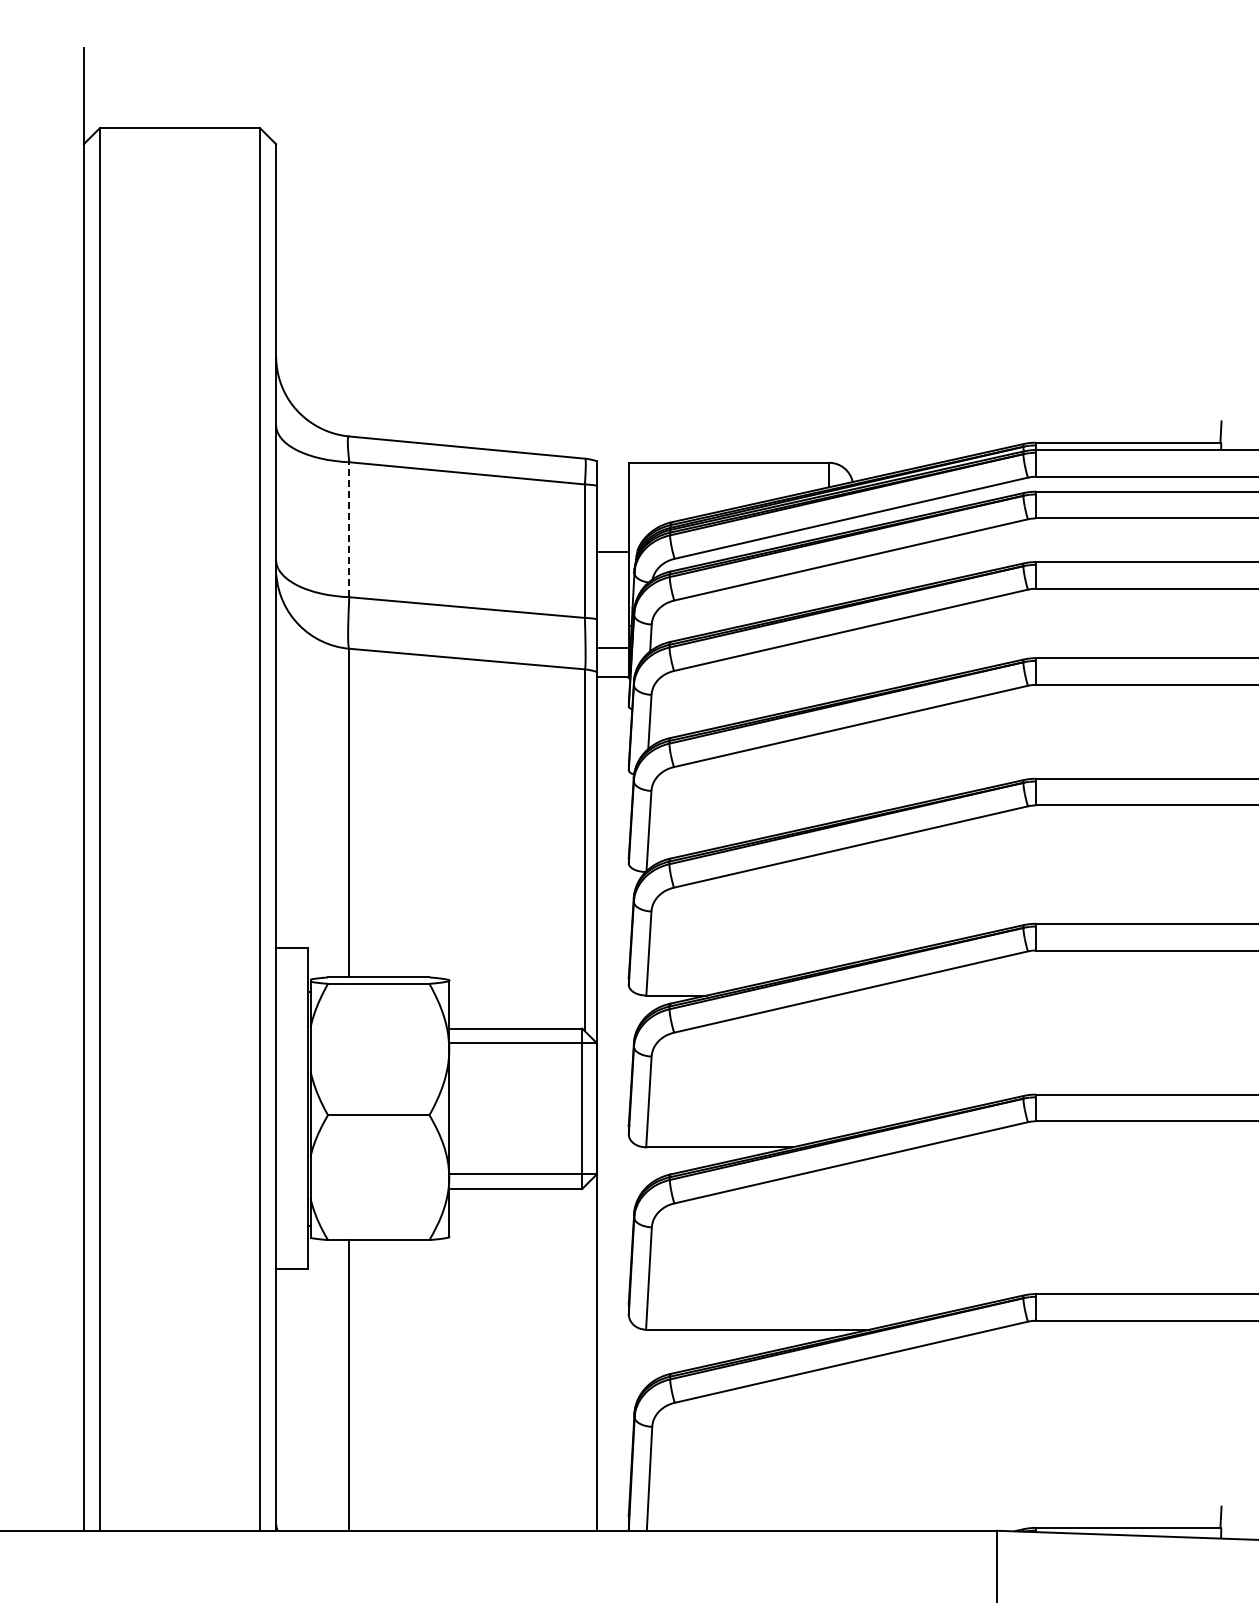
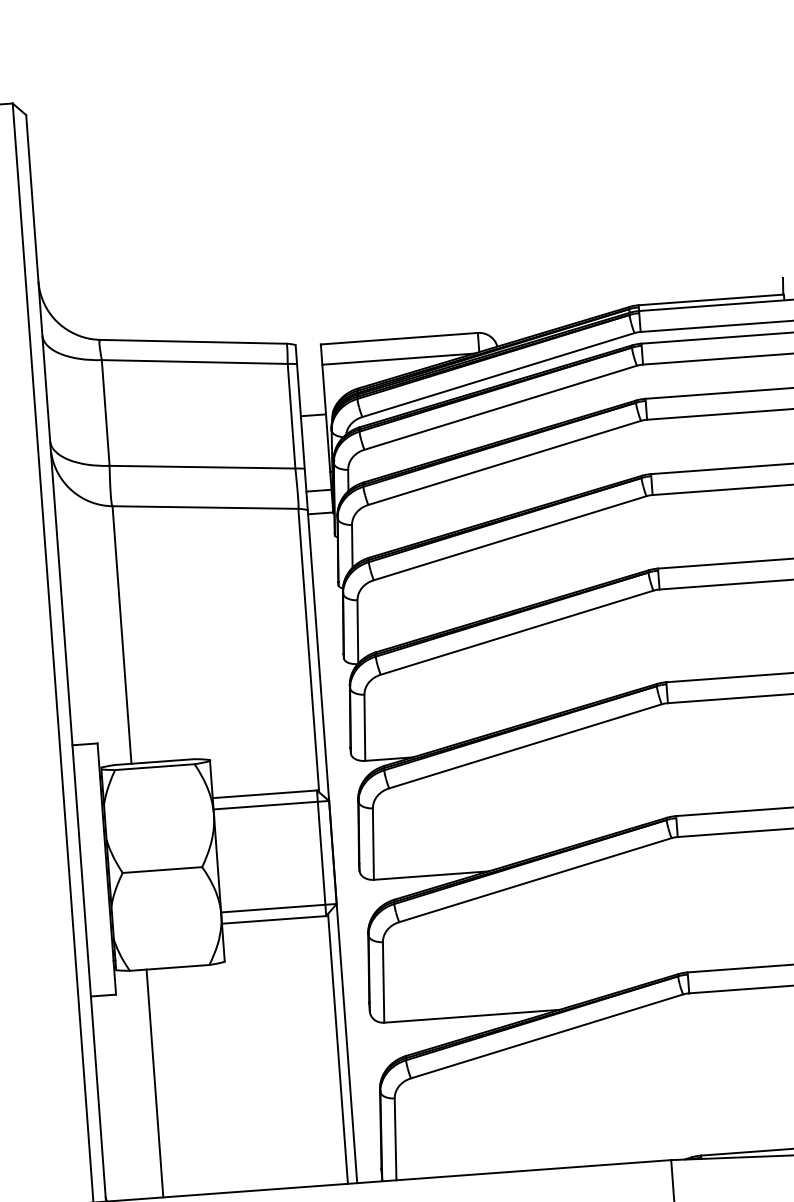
line: (725, 488) -> (398, 359), added
line: (349, 529) -> (105, 412), dashed -> solid
line: (584, 1358) -> (337, 1048), added

